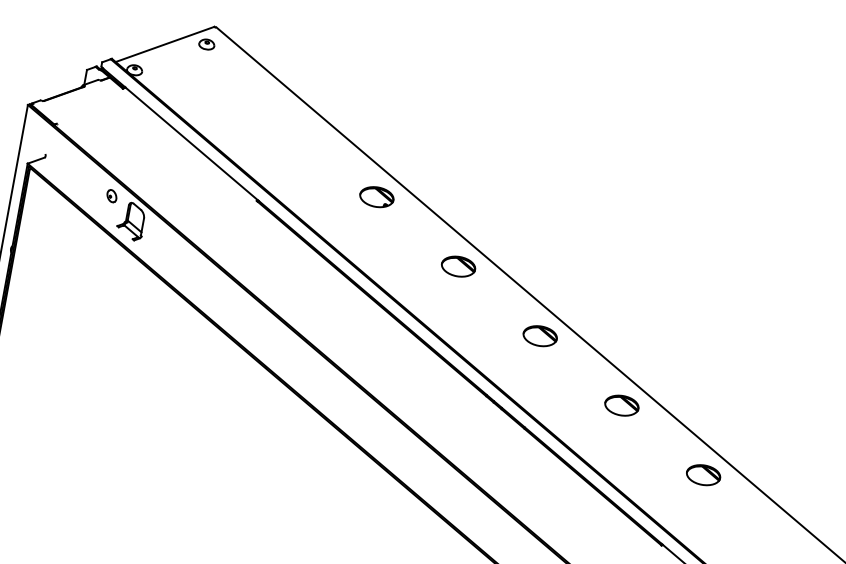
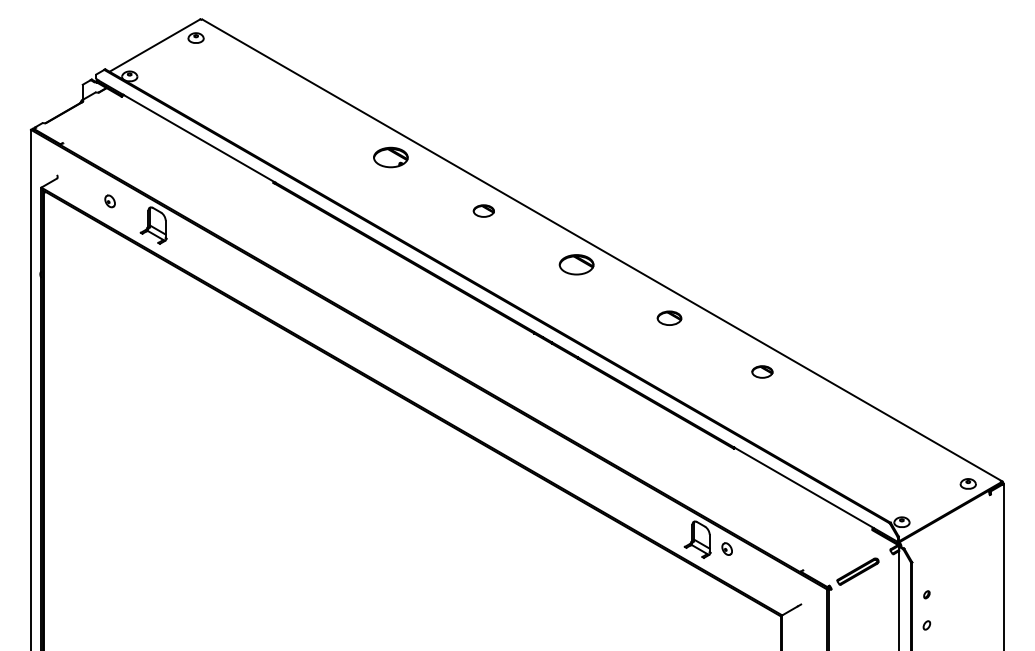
part: (111, 196) -> (109, 201), moved
part: (458, 265) -> (483, 210), size x0.6
part: (622, 404) -> (669, 317), size x0.7
part: (703, 474) -> (762, 371), size x0.6

